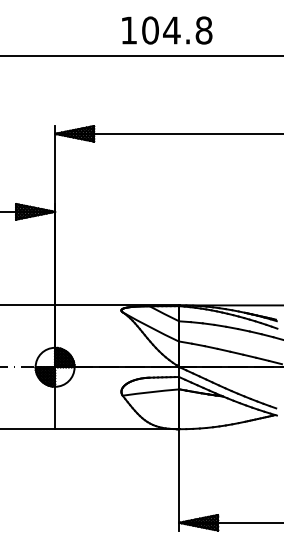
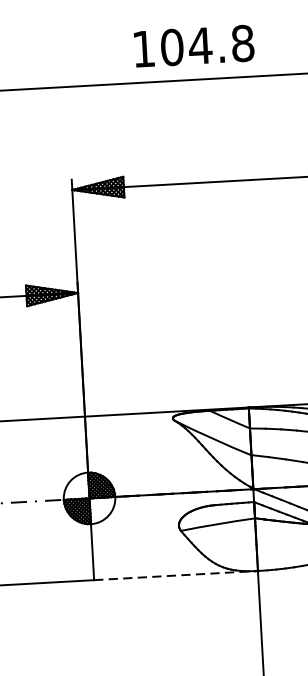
text: (167, 30) -> (194, 46), moved
line: (117, 429) -> (176, 575), solid -> dashed

